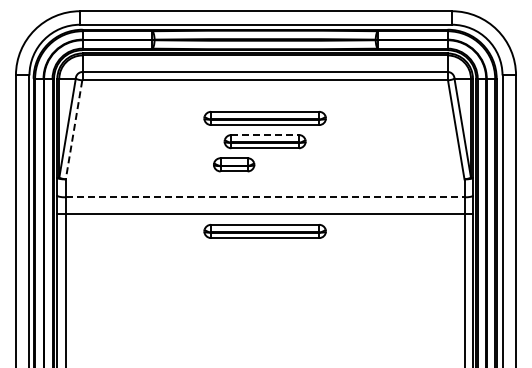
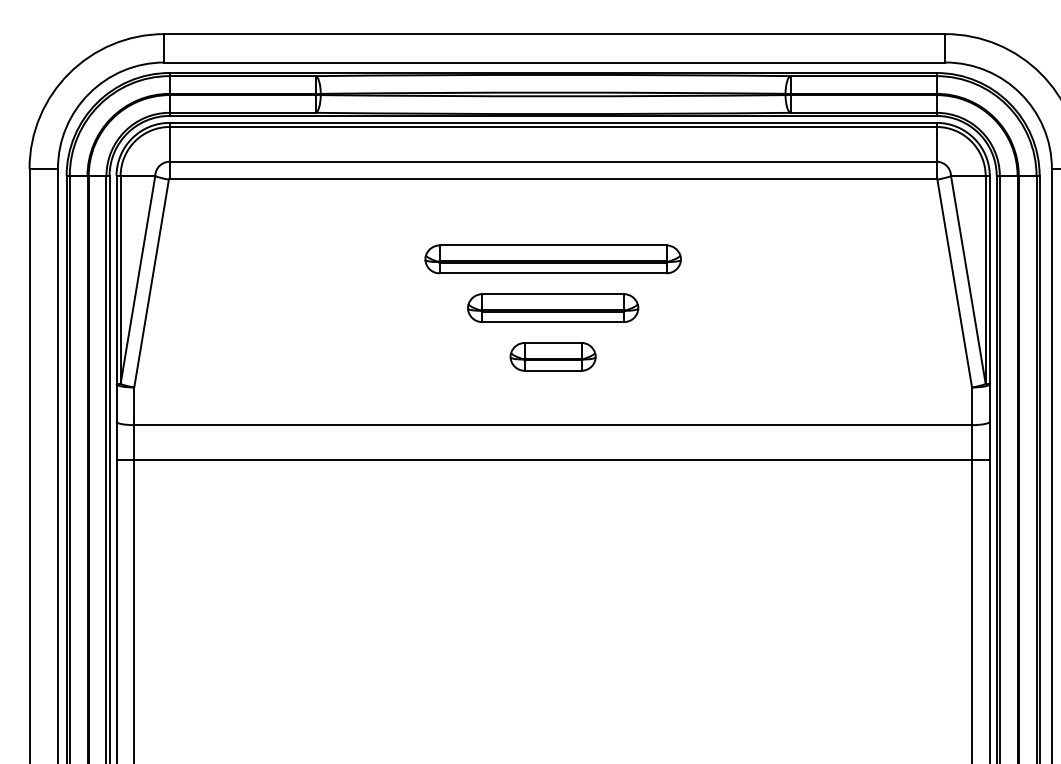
line: (73, 130) -> (150, 284), dashed -> solid
line: (265, 135) -> (553, 295), dashed -> solid
part: (234, 164) -> (553, 356), moved
line: (265, 197) -> (553, 425), dashed -> solid
part: (264, 231) -> (551, 496), removed

